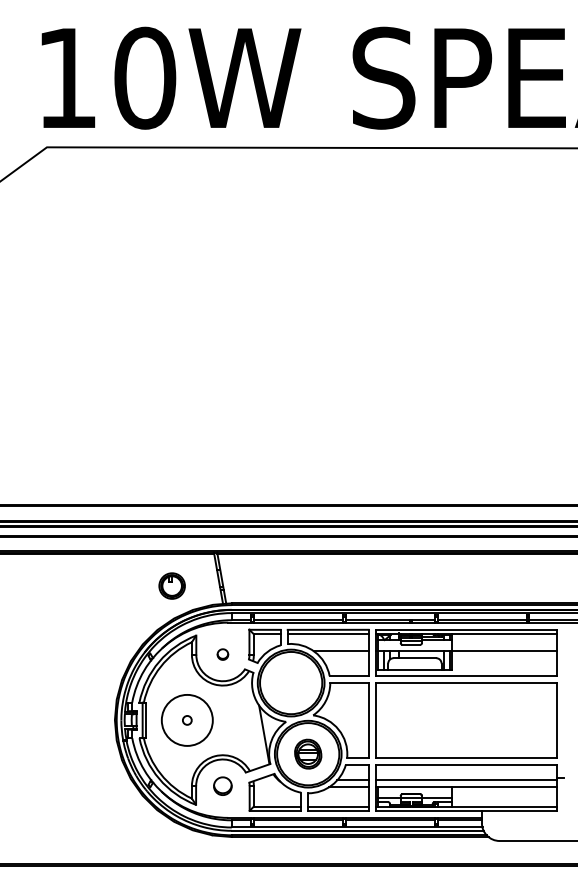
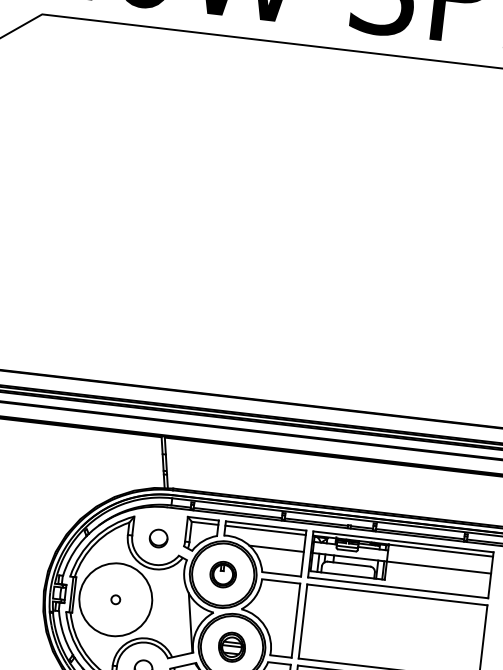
part: (171, 585) -> (222, 573), moved
part: (222, 654) -> (158, 538), size x1.67
circle: (186, 719) -> (115, 598), size x1.43

